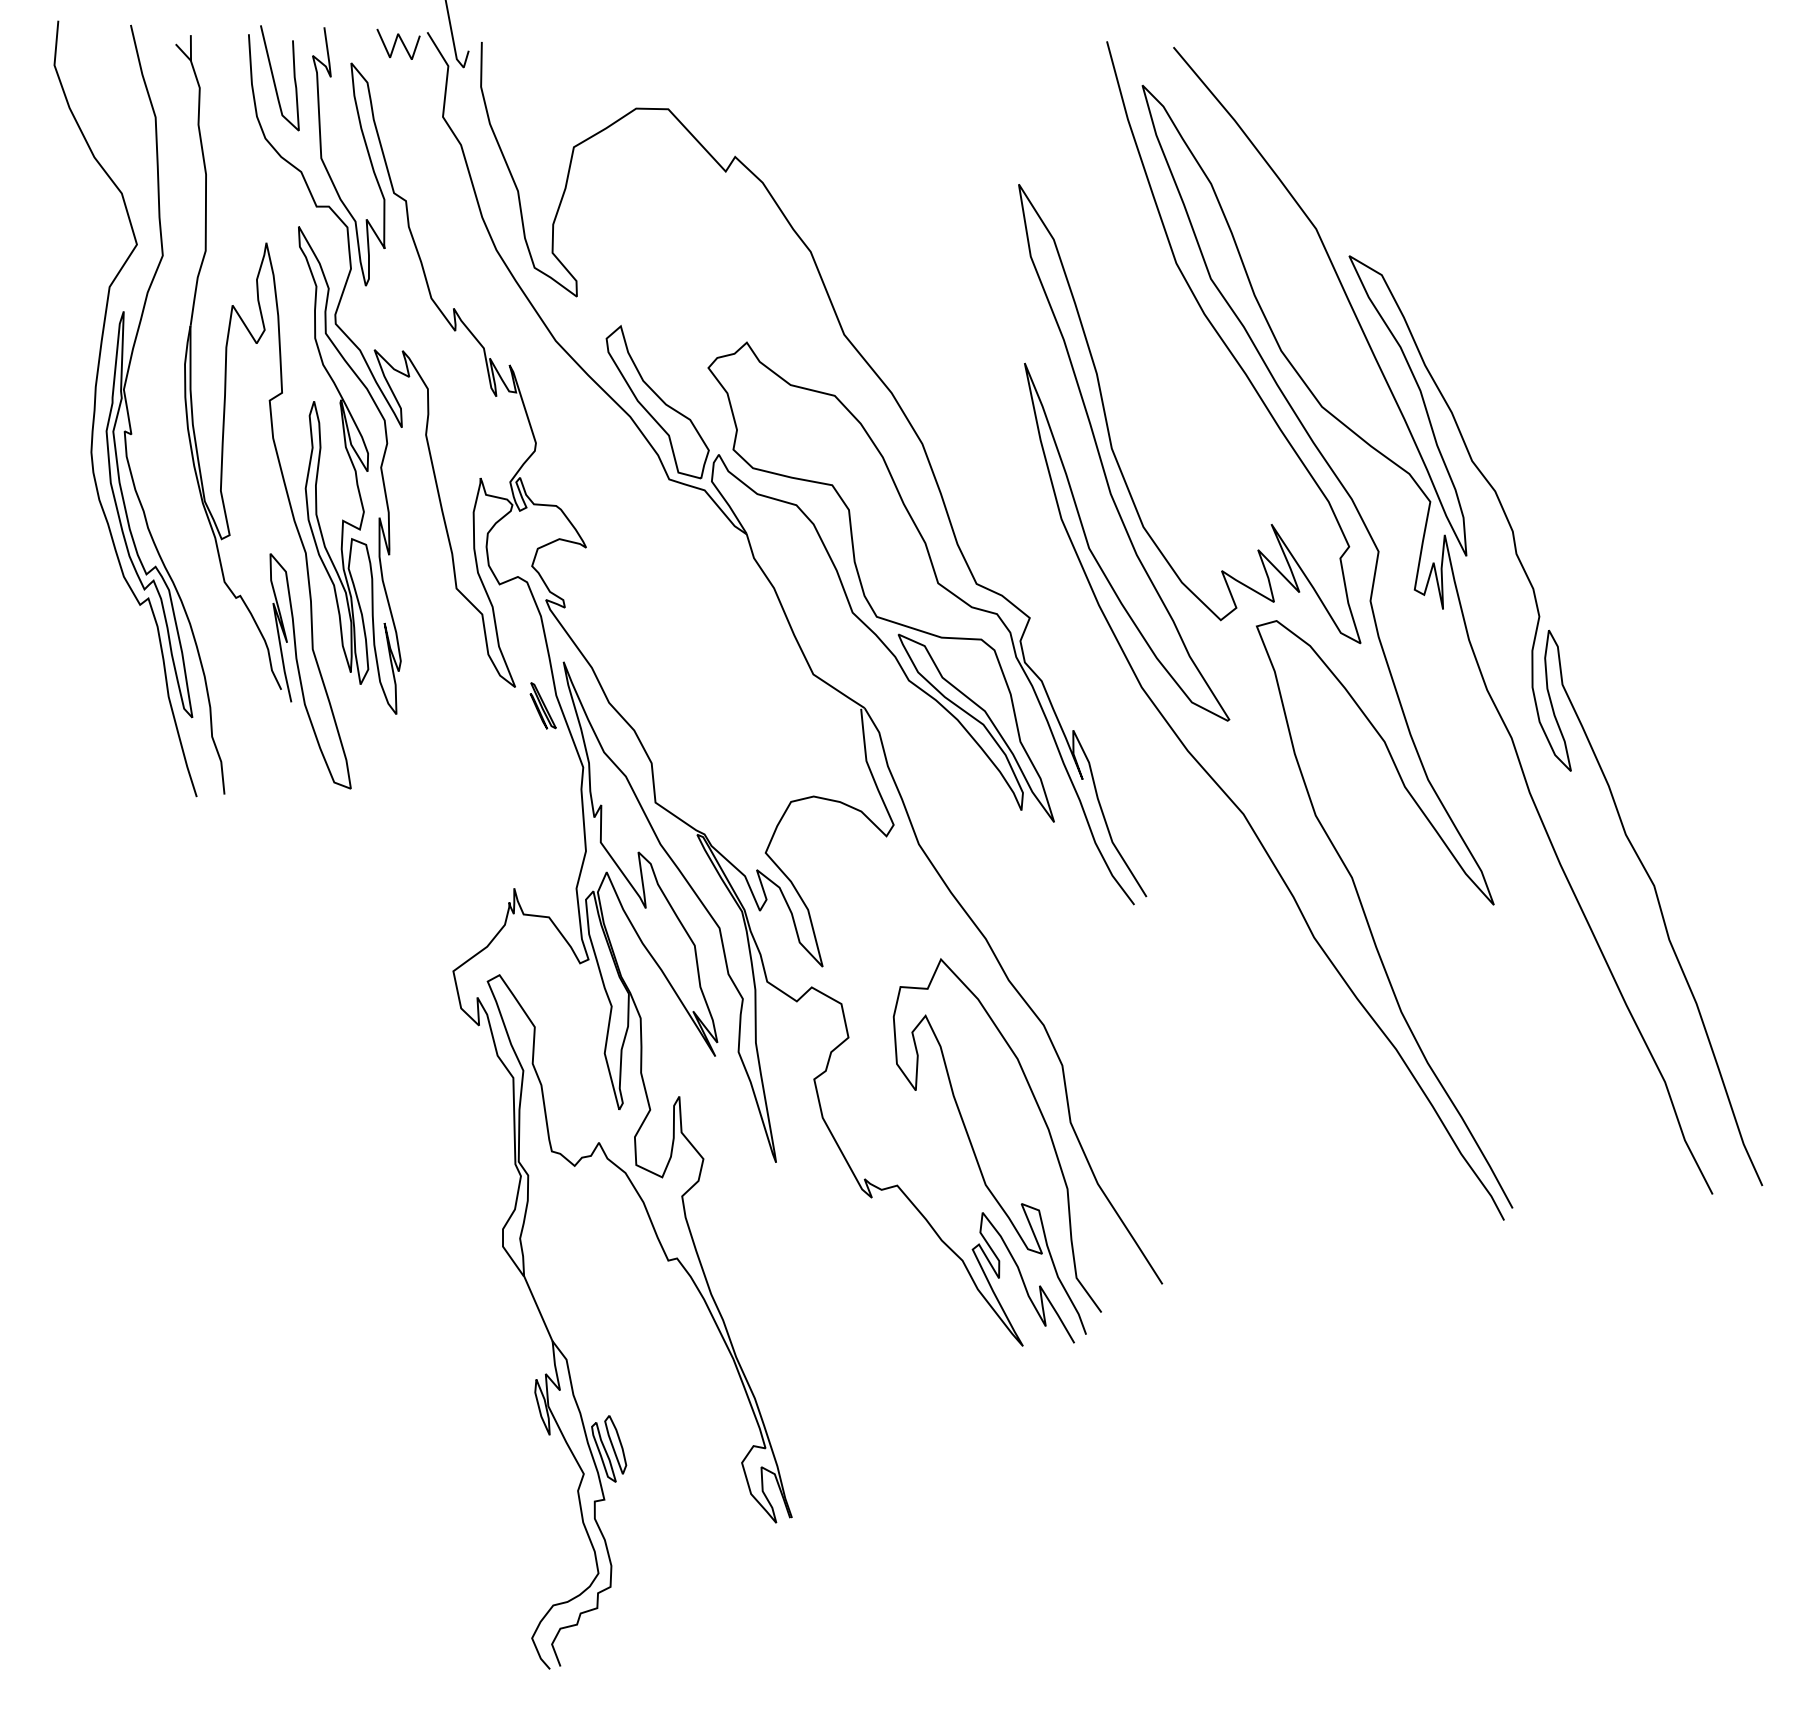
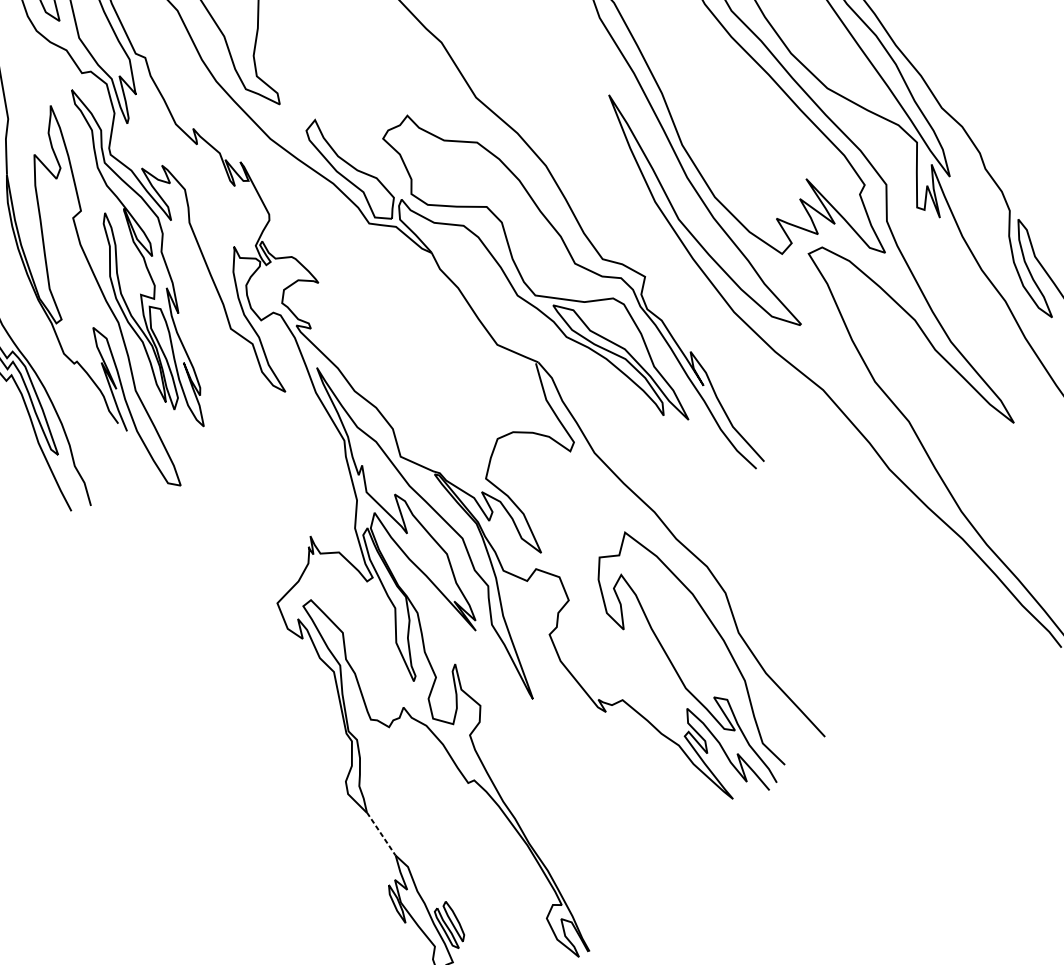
part: (542, 705) -> (307, 401), removed
line: (538, 1309) -> (381, 834), solid -> dashed

